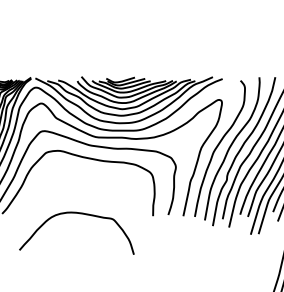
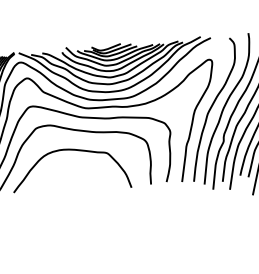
curve: (79, 214) -> (72, 151), moved

